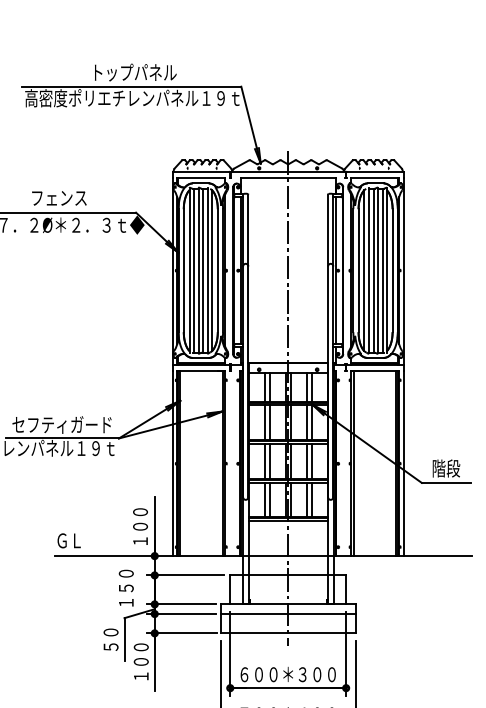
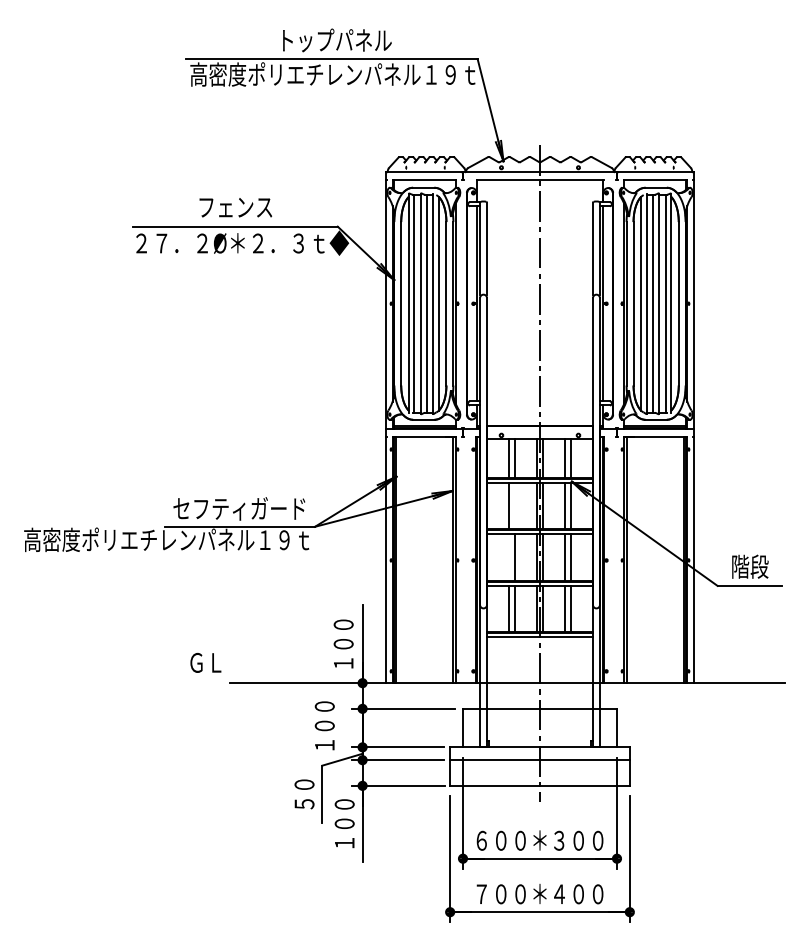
line: (269, 422) -> (515, 505), removed
line: (264, 461) -> (508, 557), removed
text: (68, 540) -> (205, 662), moved
text: (126, 587) -> (324, 725), １５０ -> １００

